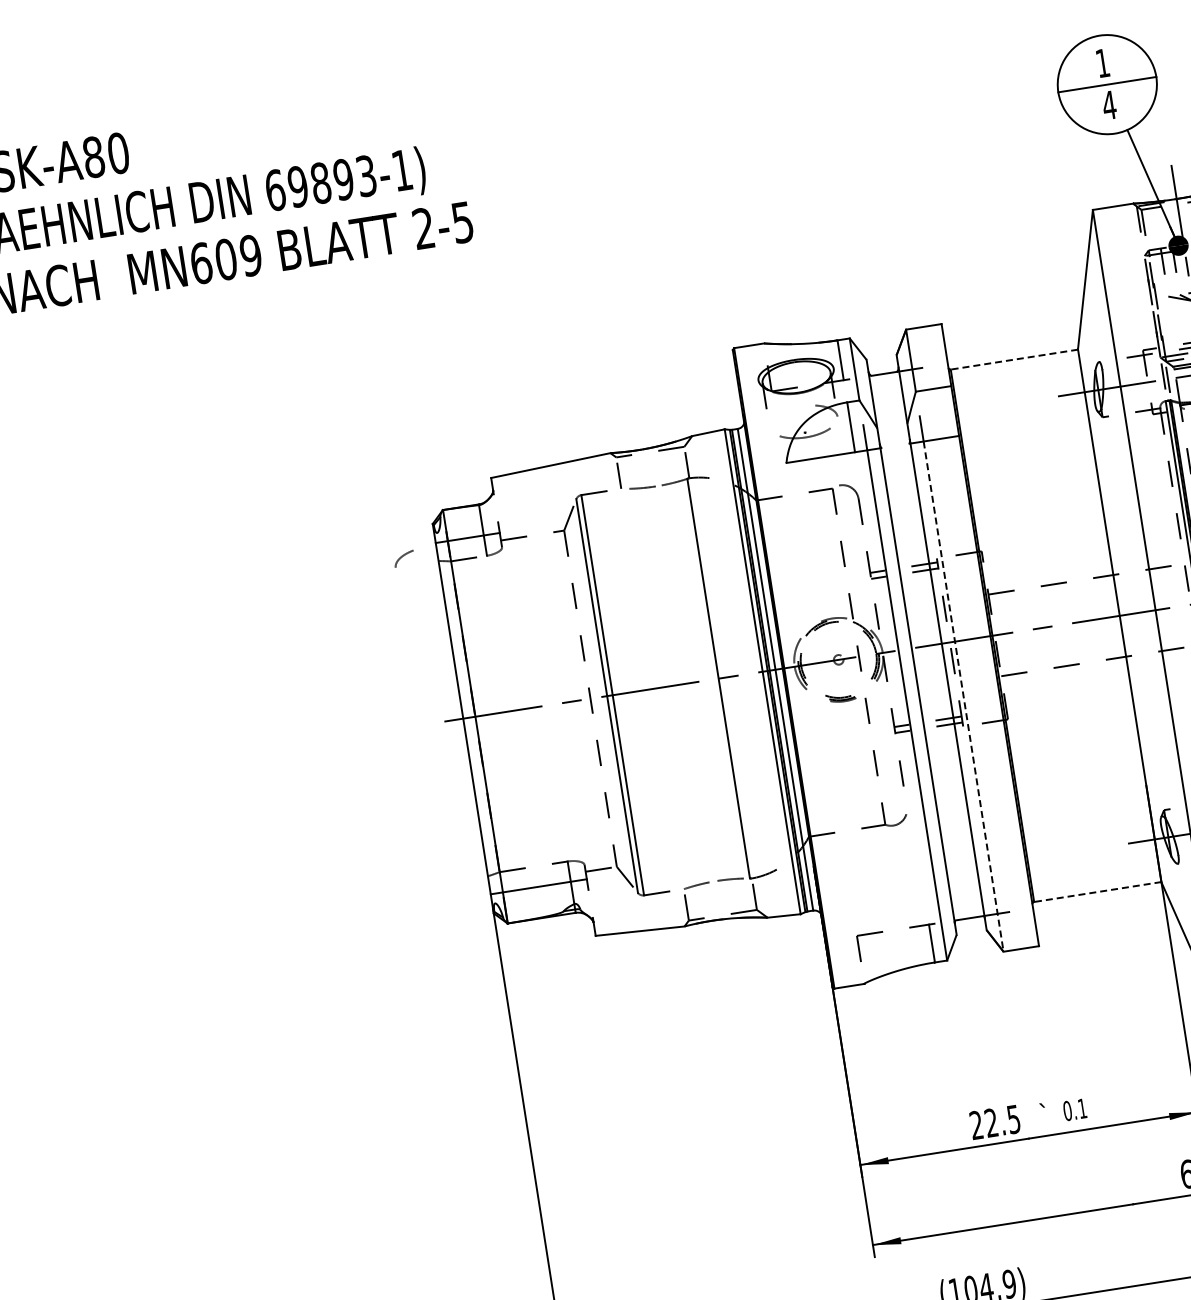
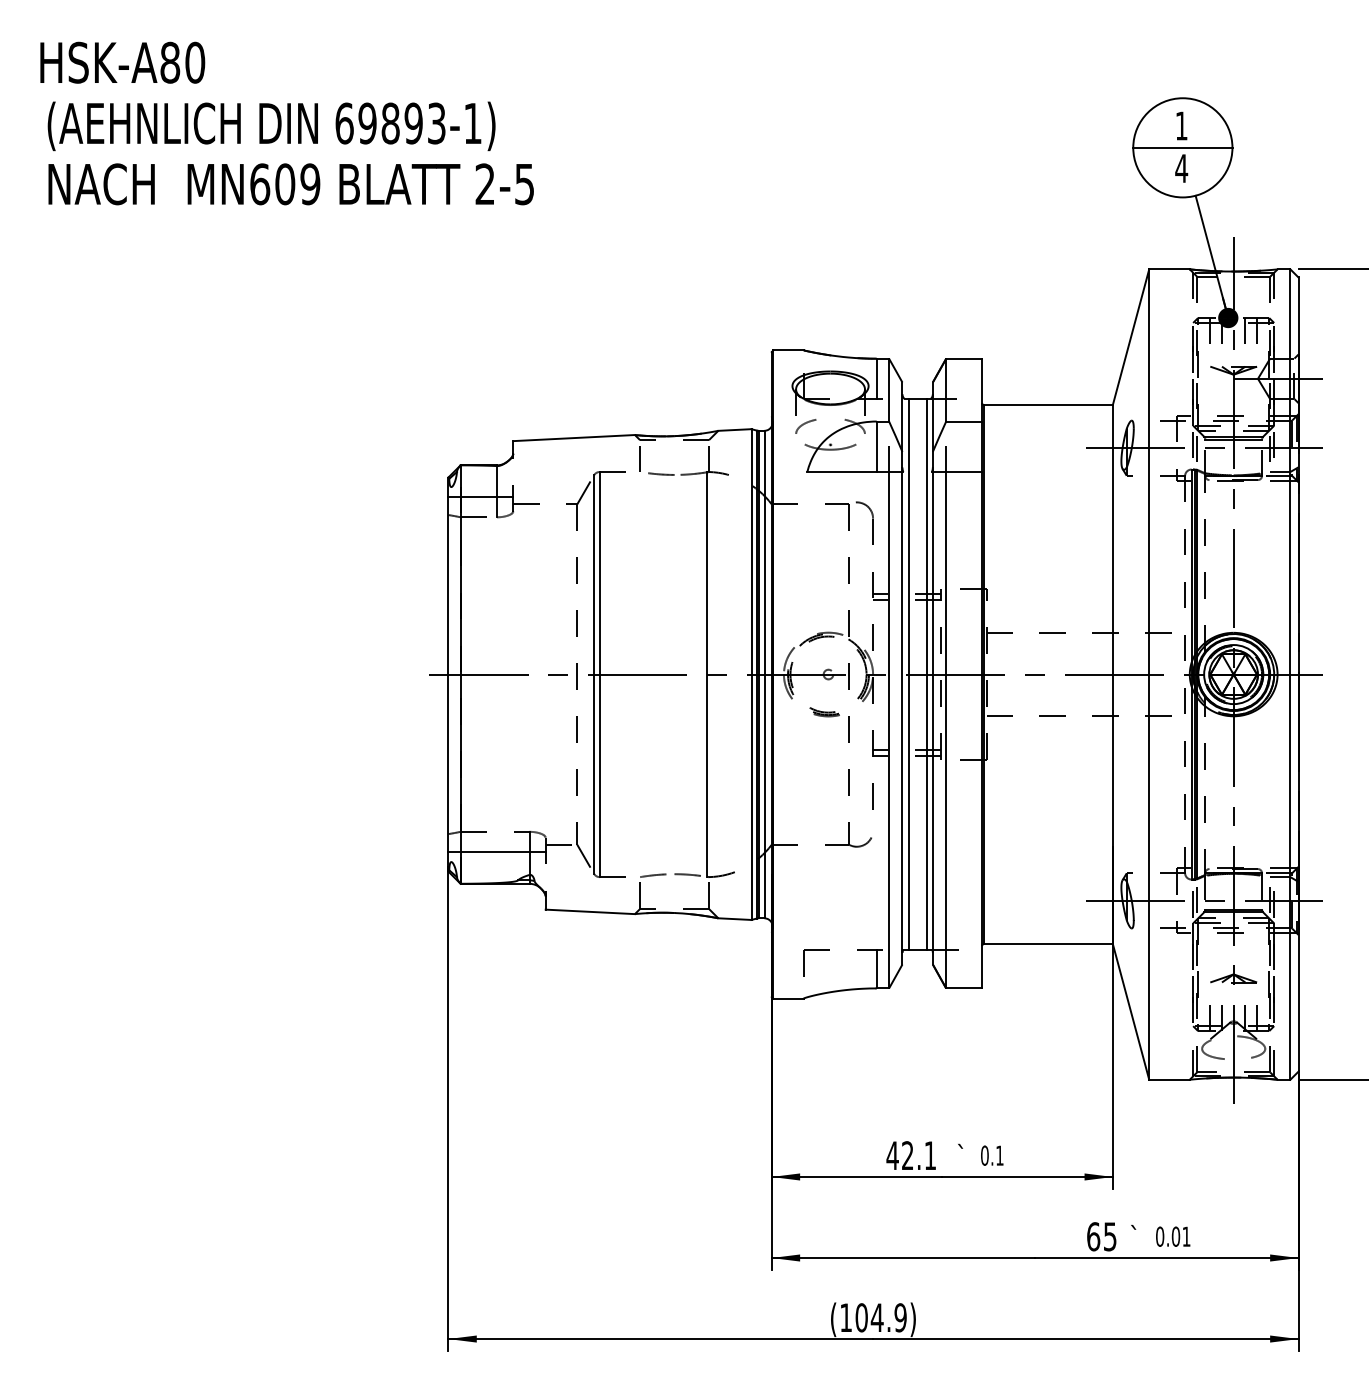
line: (1014, 360) -> (1048, 405), dashed -> solid
curve: (403, 556) -> (805, 424), moved
line: (935, 644) -> (926, 674), added
line: (917, 647) -> (908, 674), added
line: (963, 696) -> (946, 730), dashed -> solid
line: (1097, 892) -> (1048, 944), dashed -> solid
text: (994, 1122) -> (910, 1155), 22.5 -> 42.1

